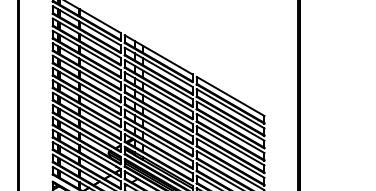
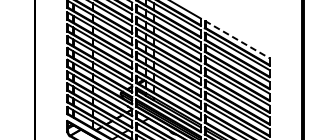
line: (231, 96) -> (238, 39), solid -> dashed

